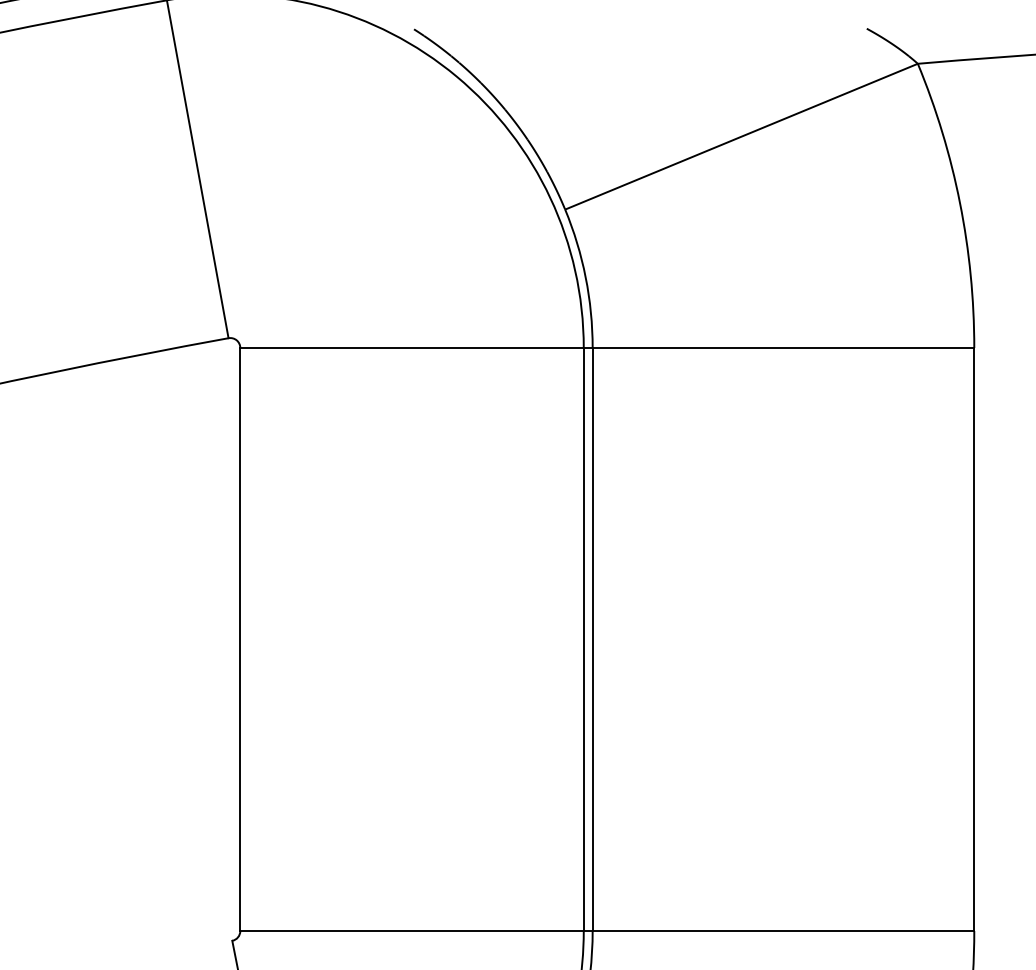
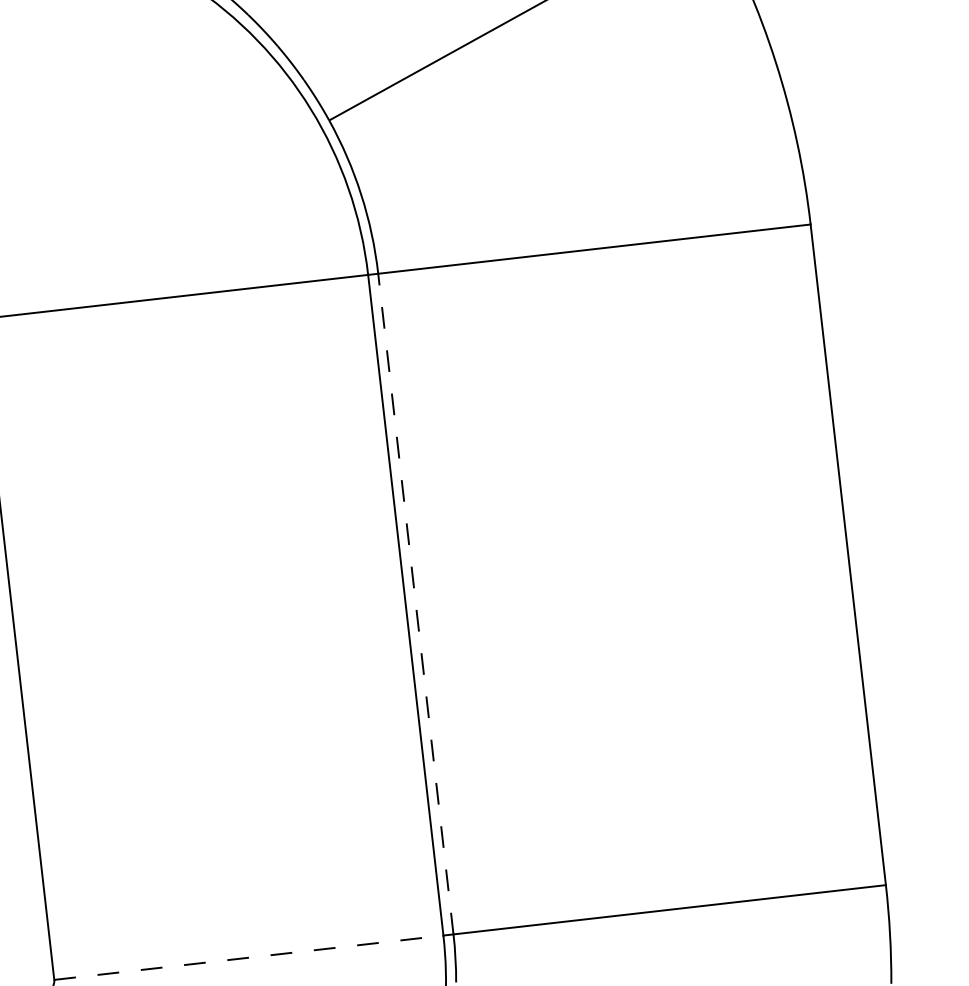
line: (592, 639) -> (415, 604), solid -> dashed
line: (412, 931) -> (249, 958), solid -> dashed

